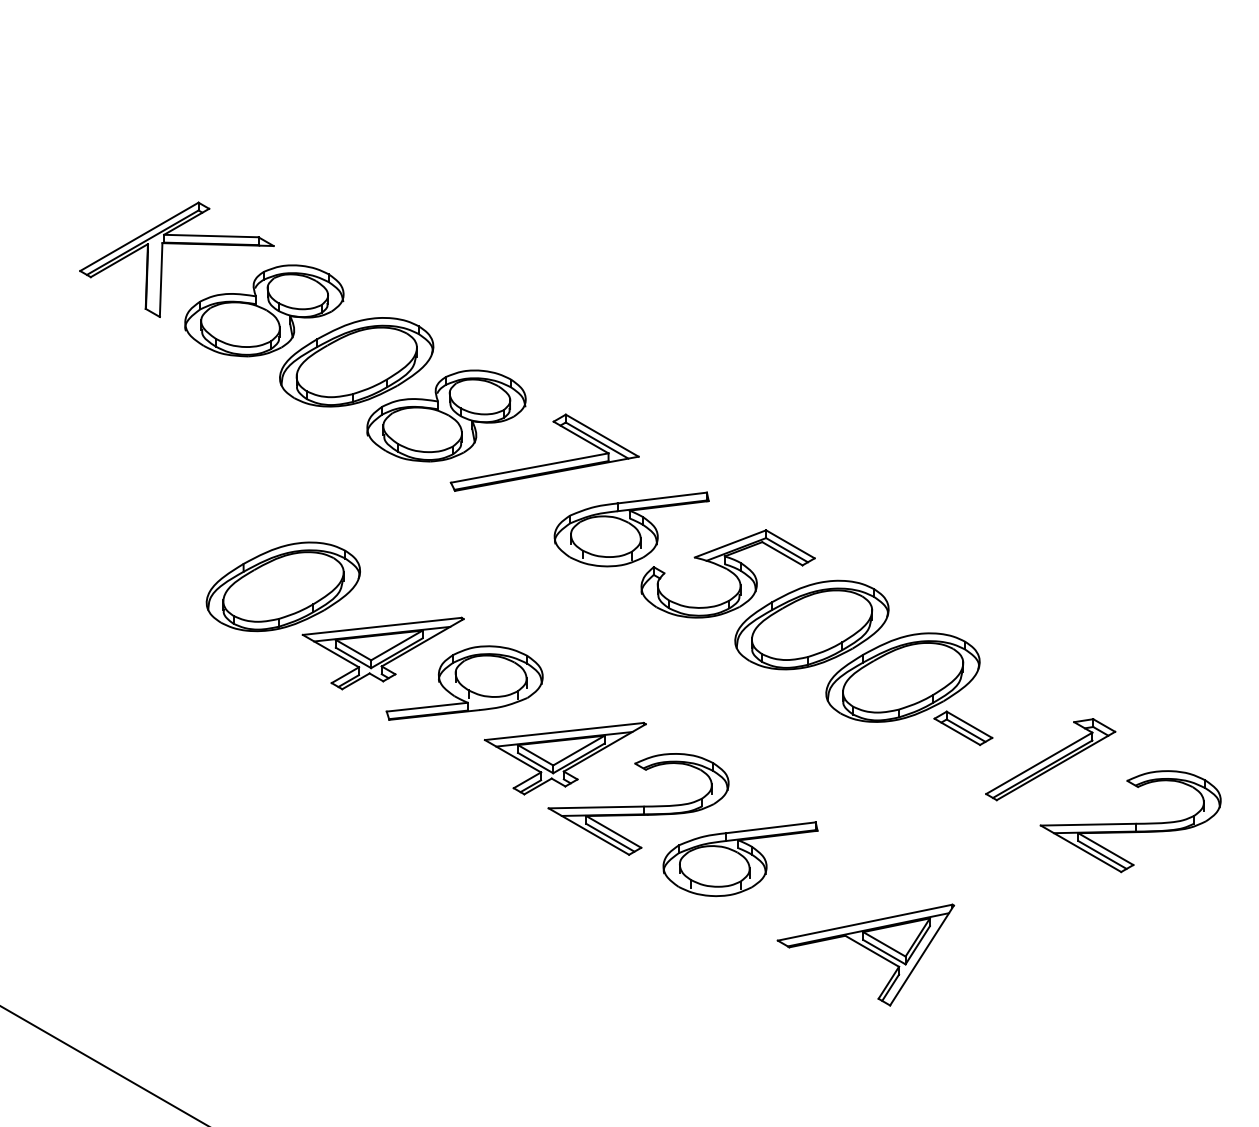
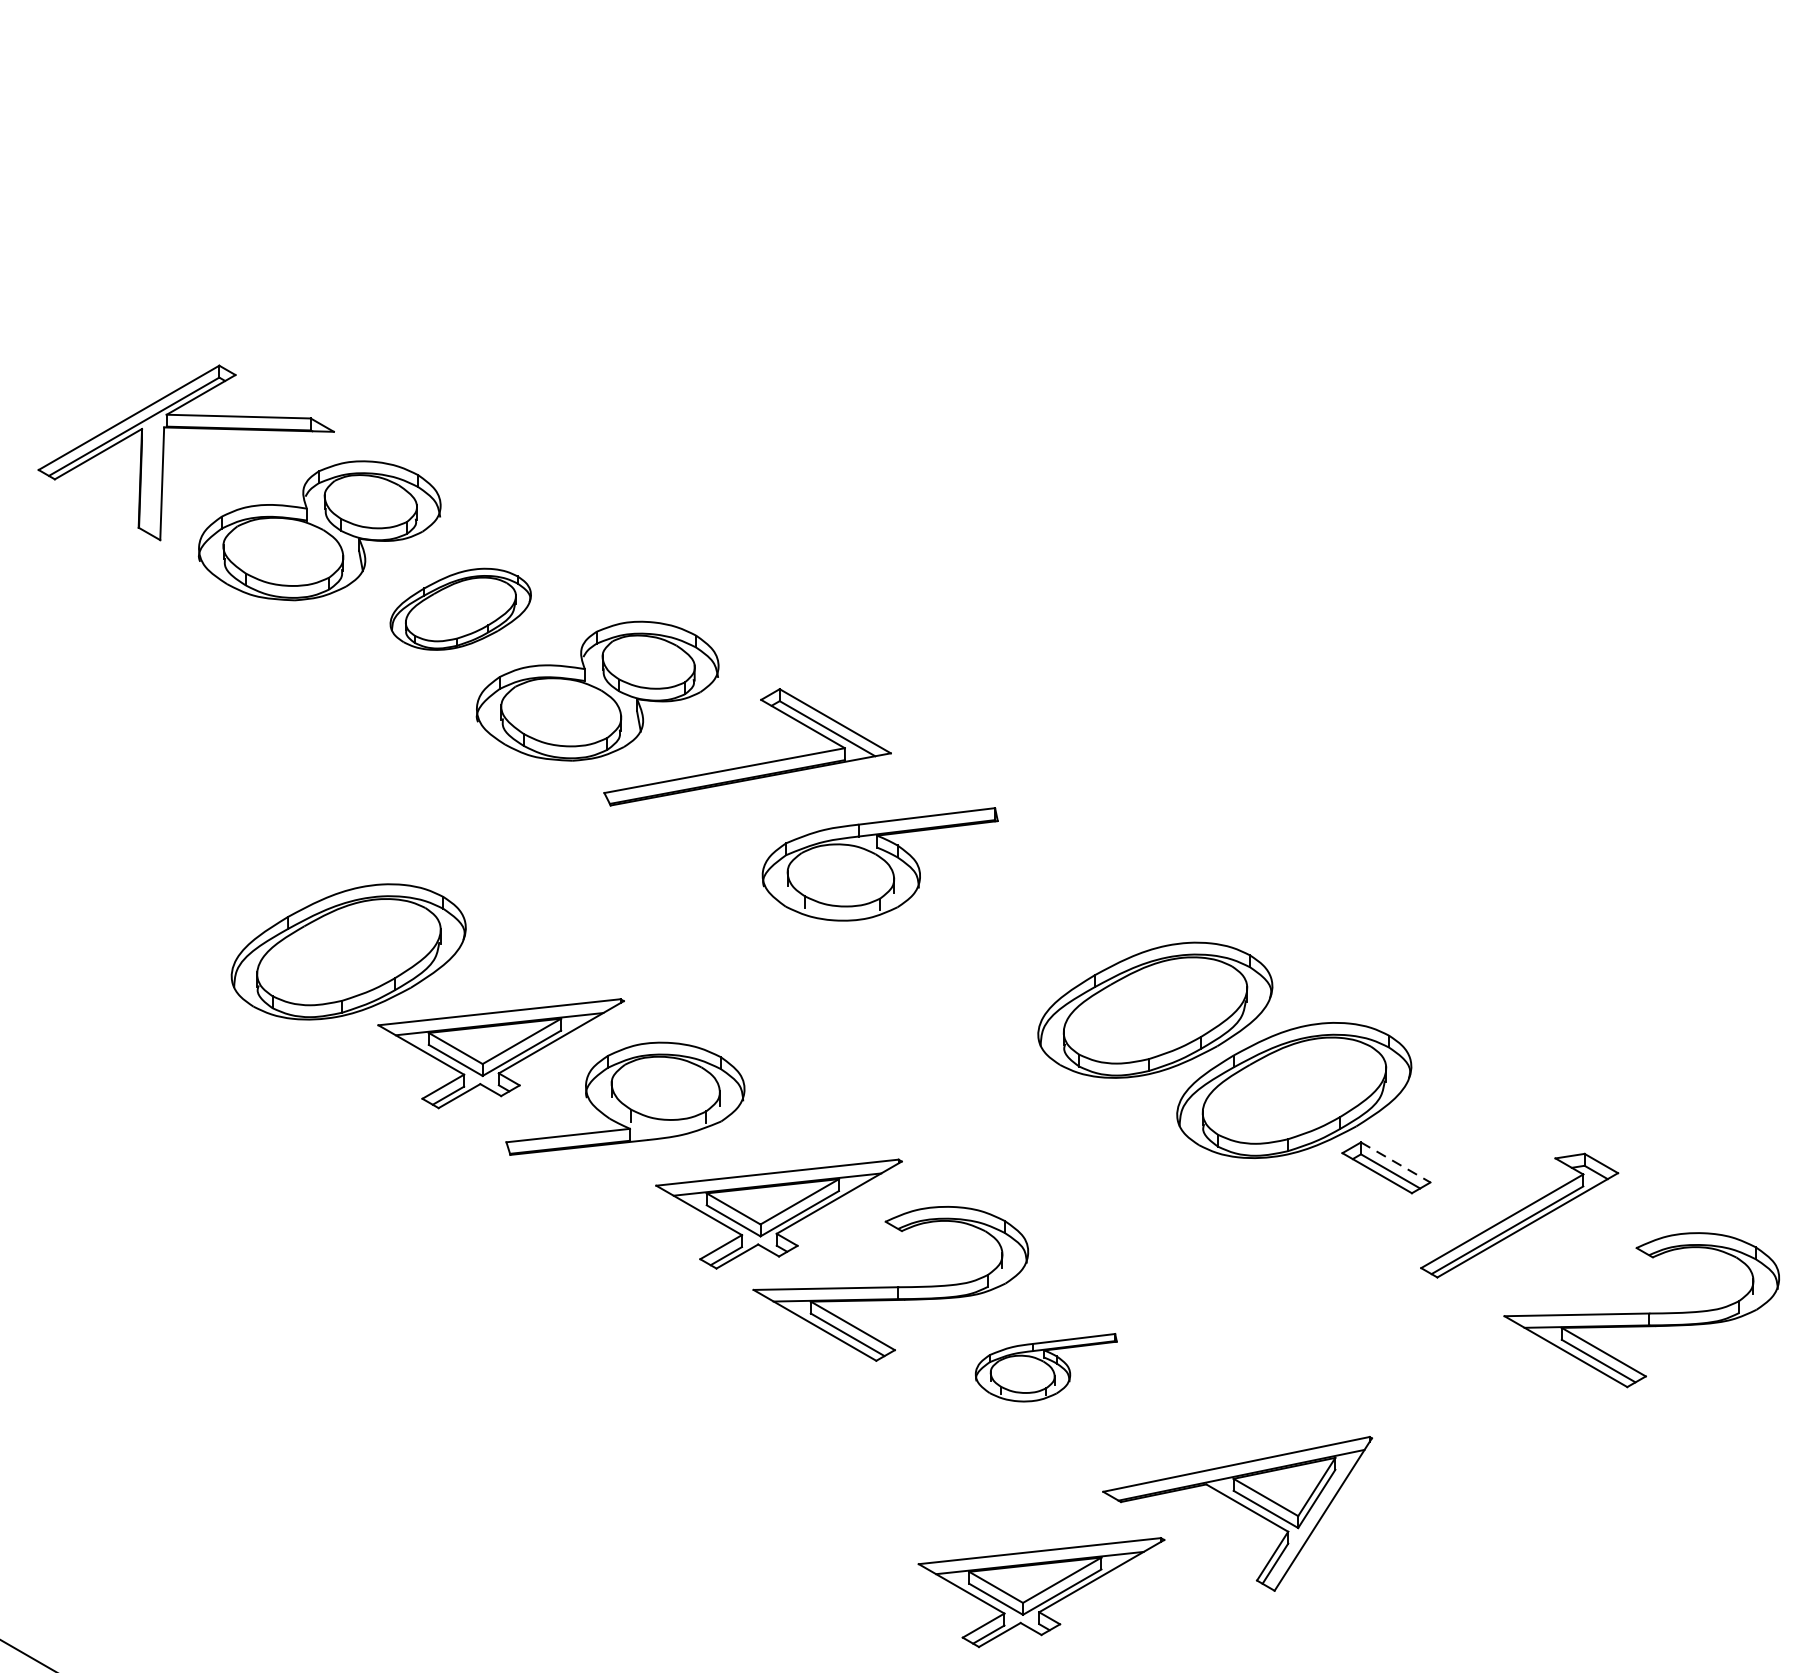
part: (356, 362) -> (460, 609), size x0.6
part: (727, 573) -> (1026, 931), removed
line: (969, 725) -> (1395, 1163), solid -> dashed
part: (740, 859) -> (1046, 1367), size x0.6
part: (736, 1006) -> (1040, 1592), added

